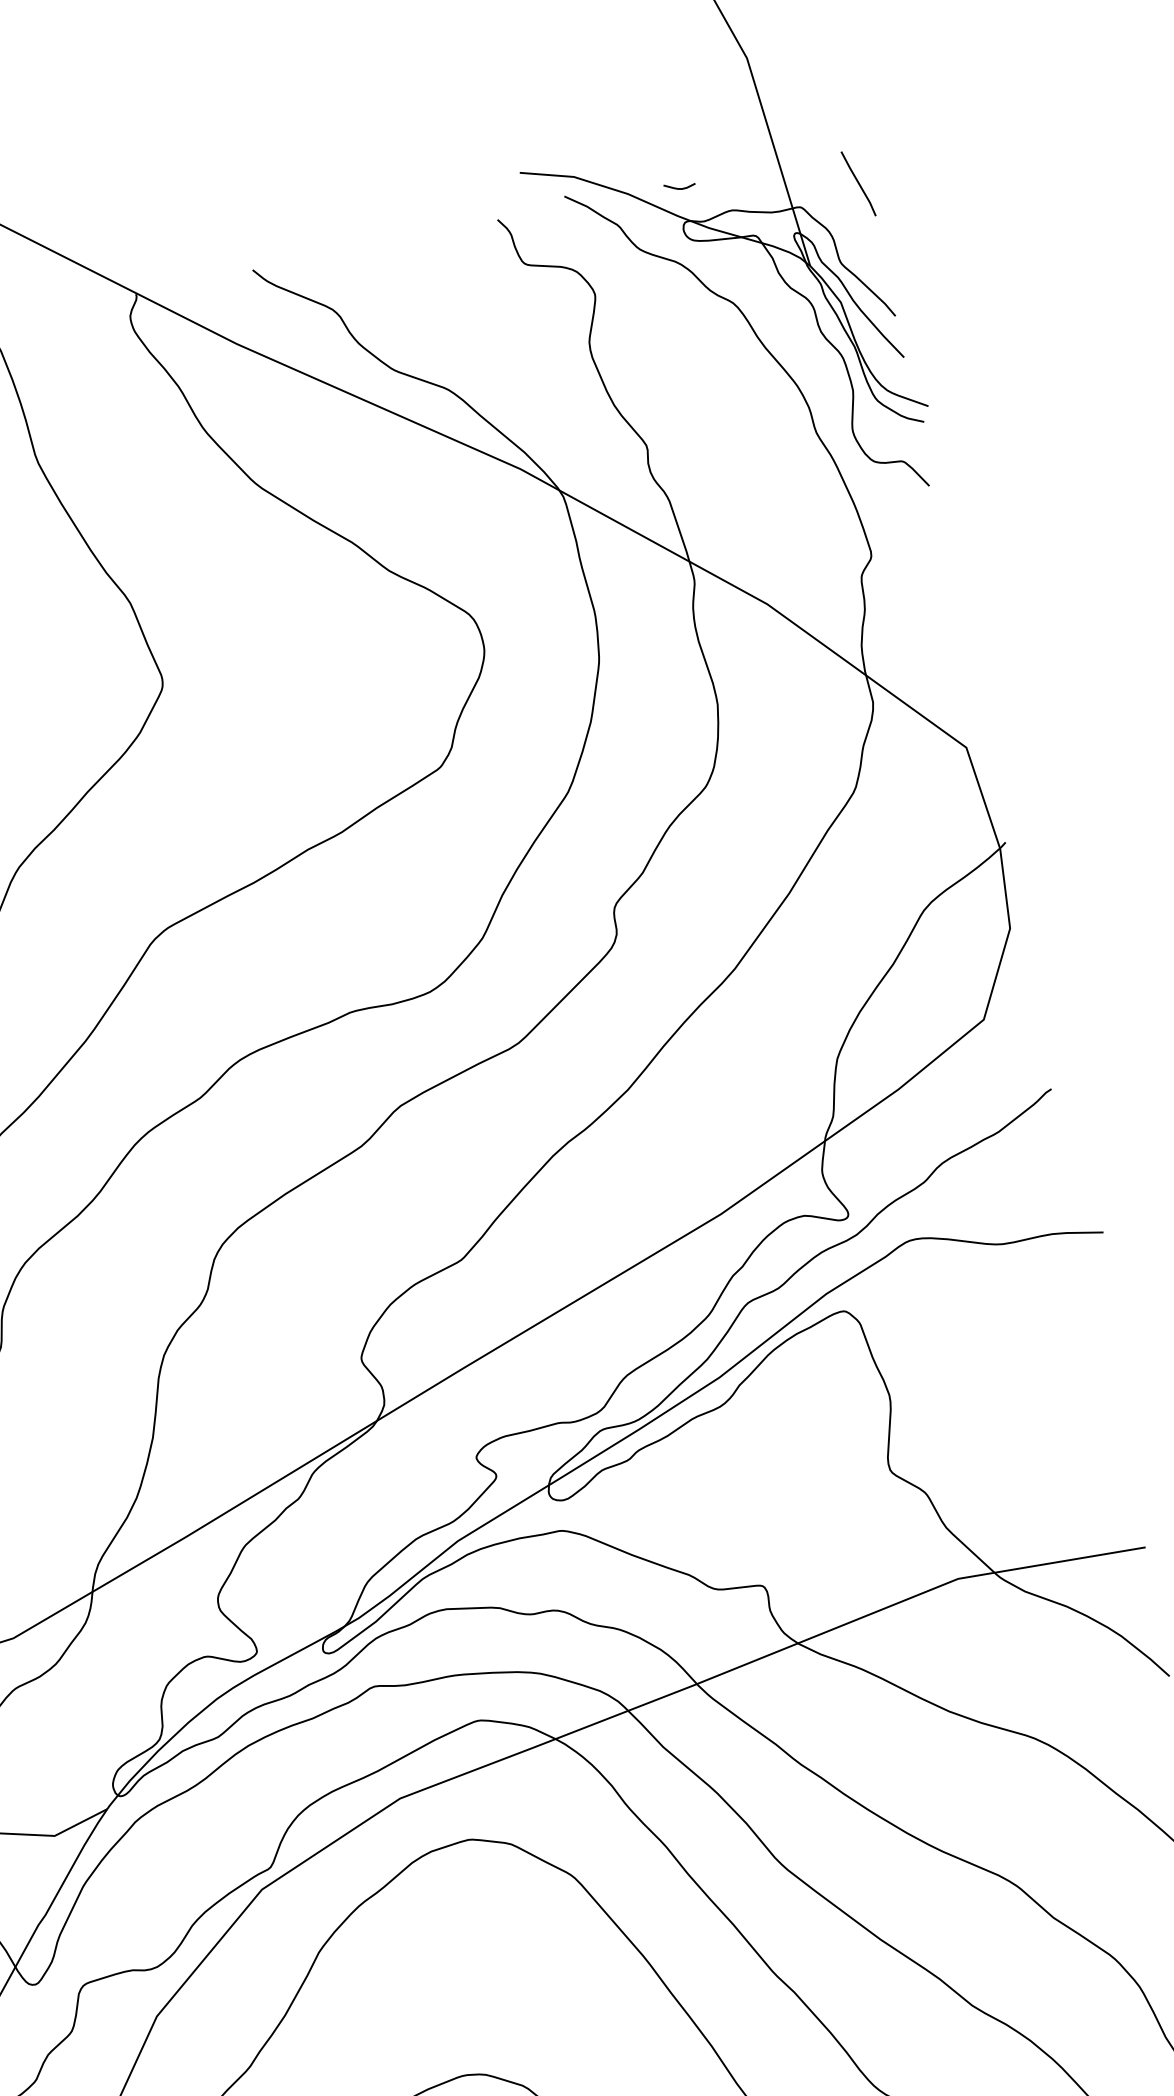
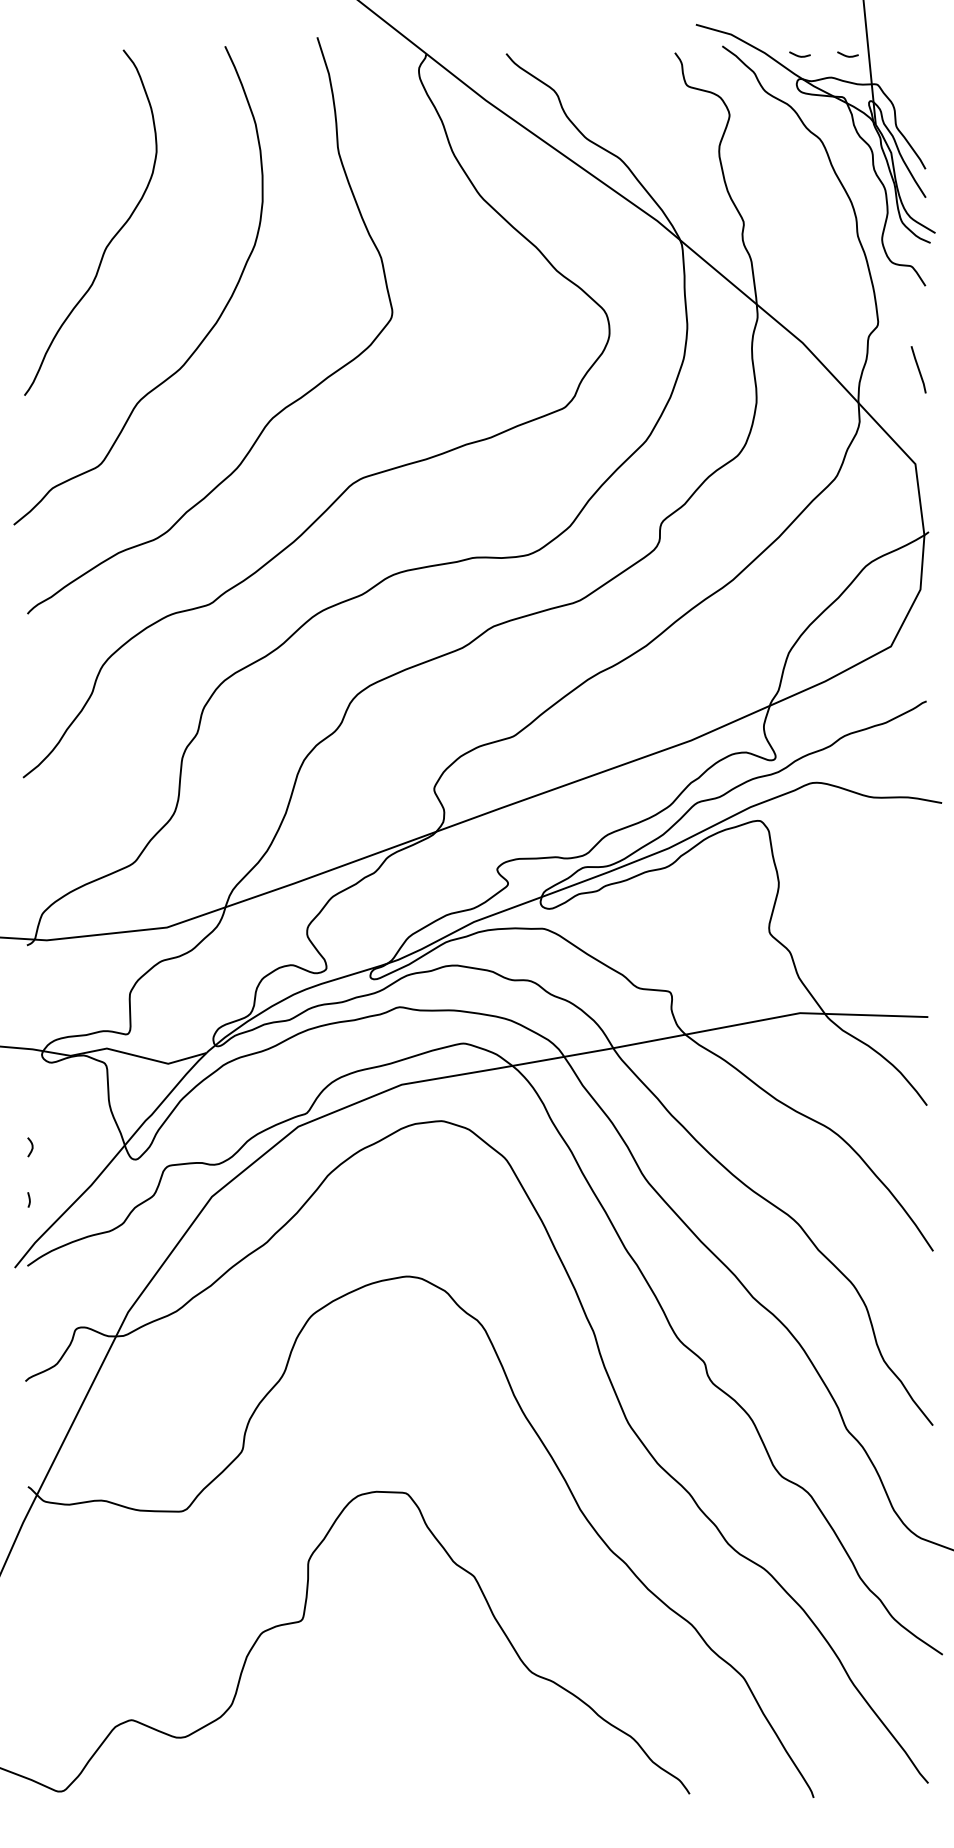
curve: (749, 173) -> (847, 55), added
line: (858, 183) -> (918, 369), moved

